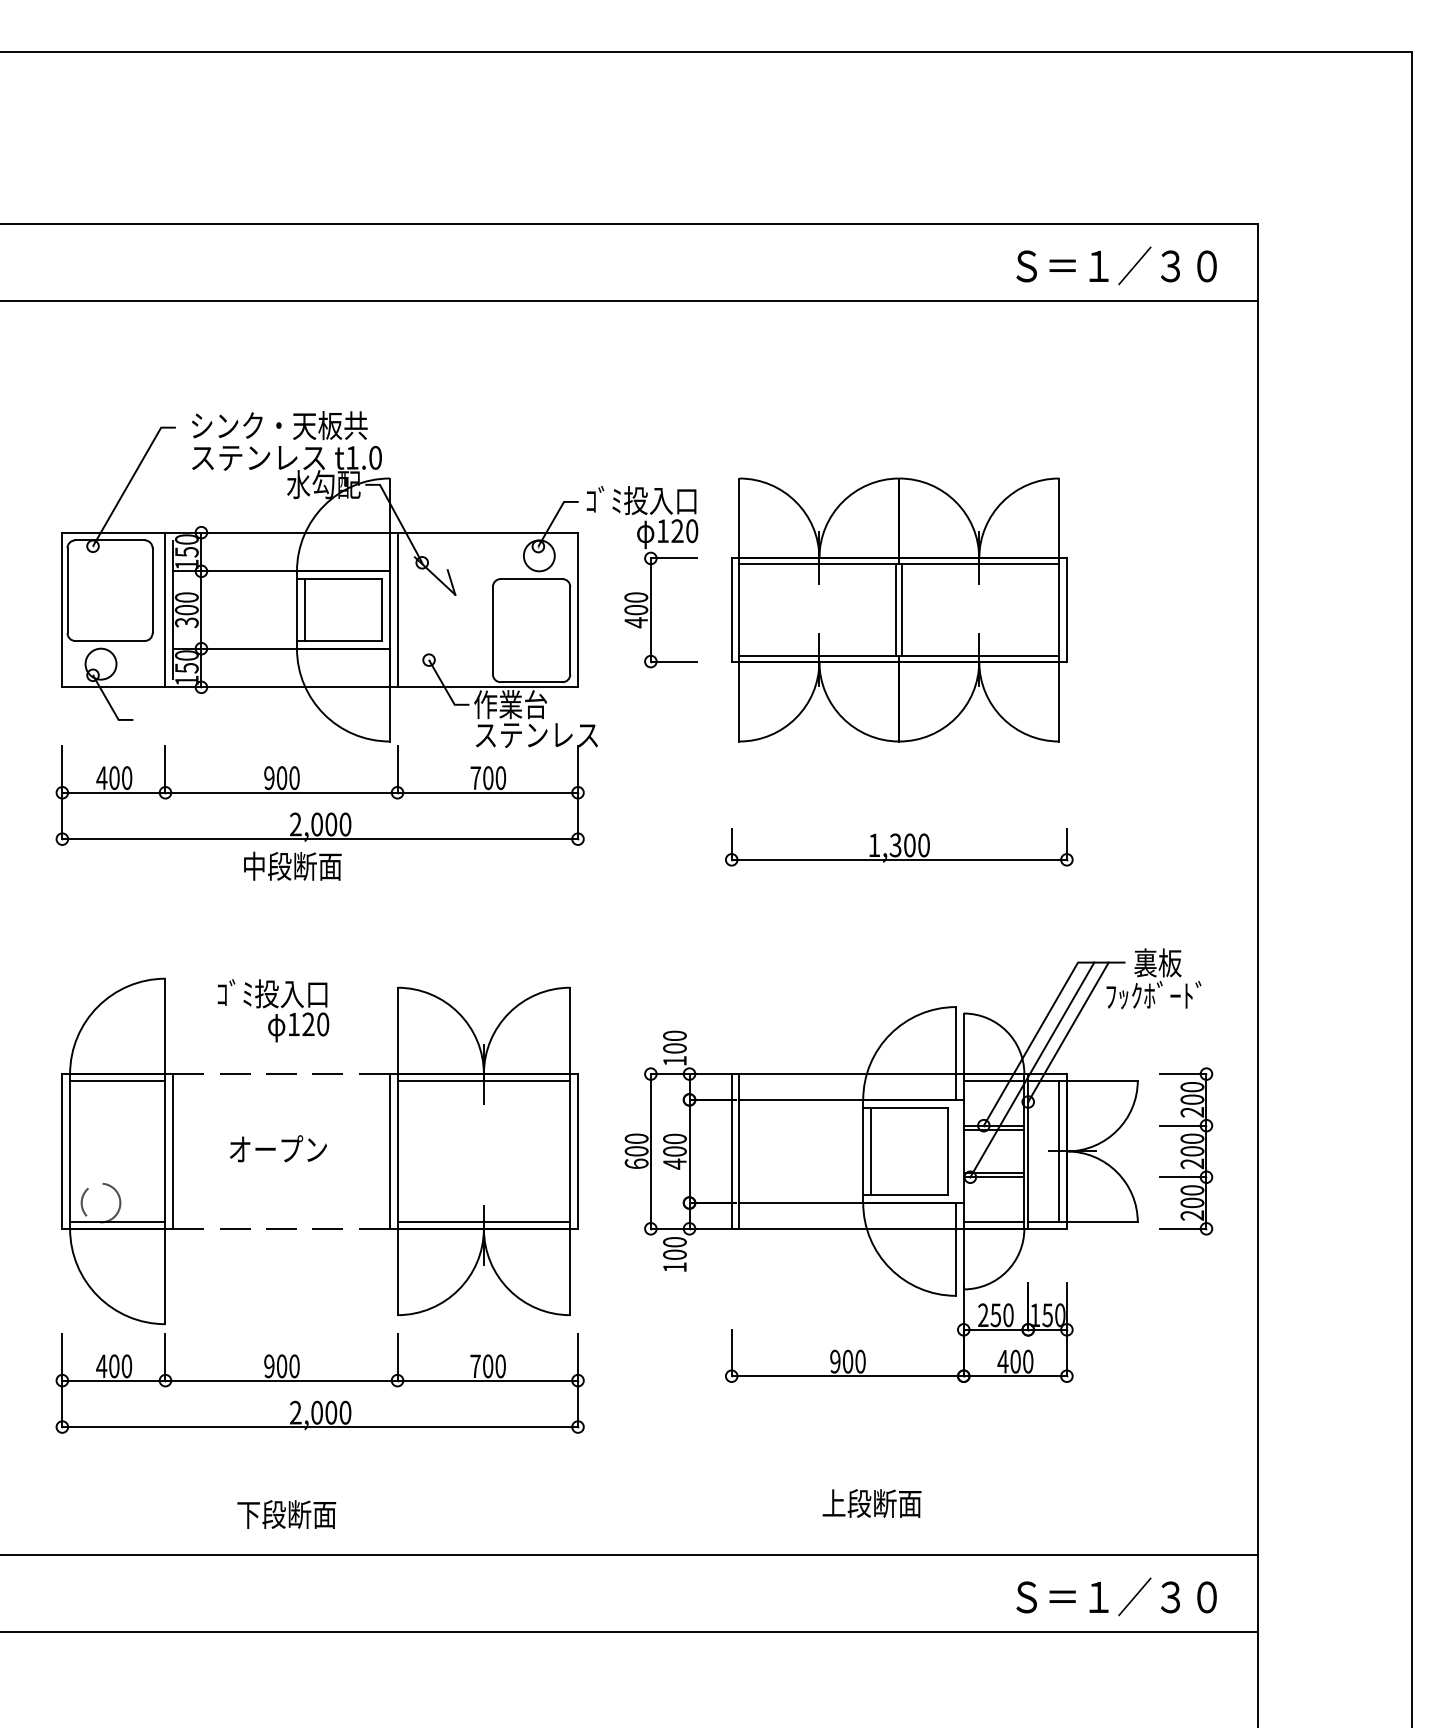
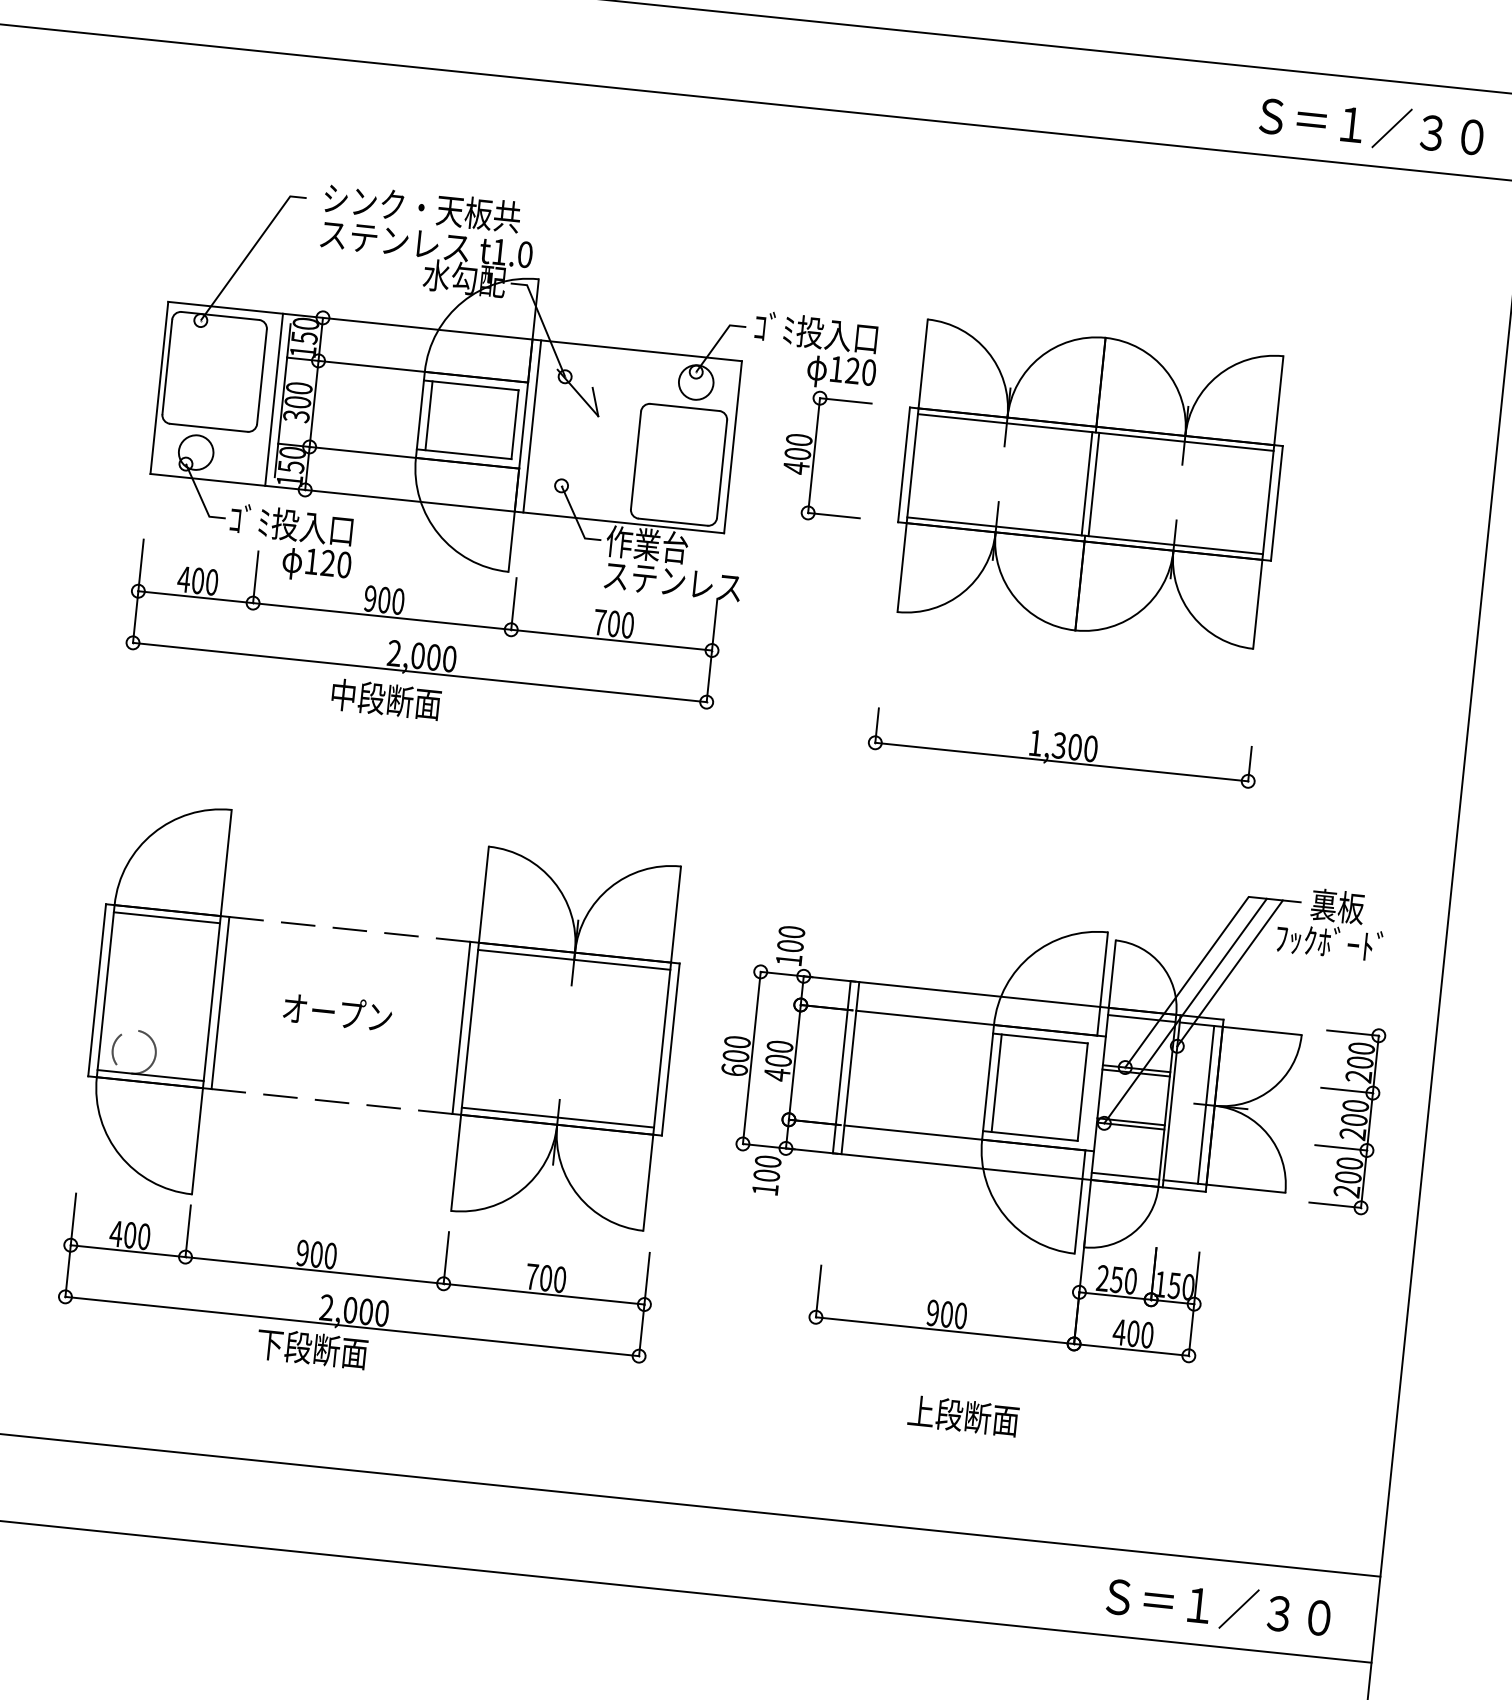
text: (273, 1010) -> (290, 543), moved
text: (871, 1503) -> (962, 1415), moved
text: (286, 1514) -> (312, 1348), moved

